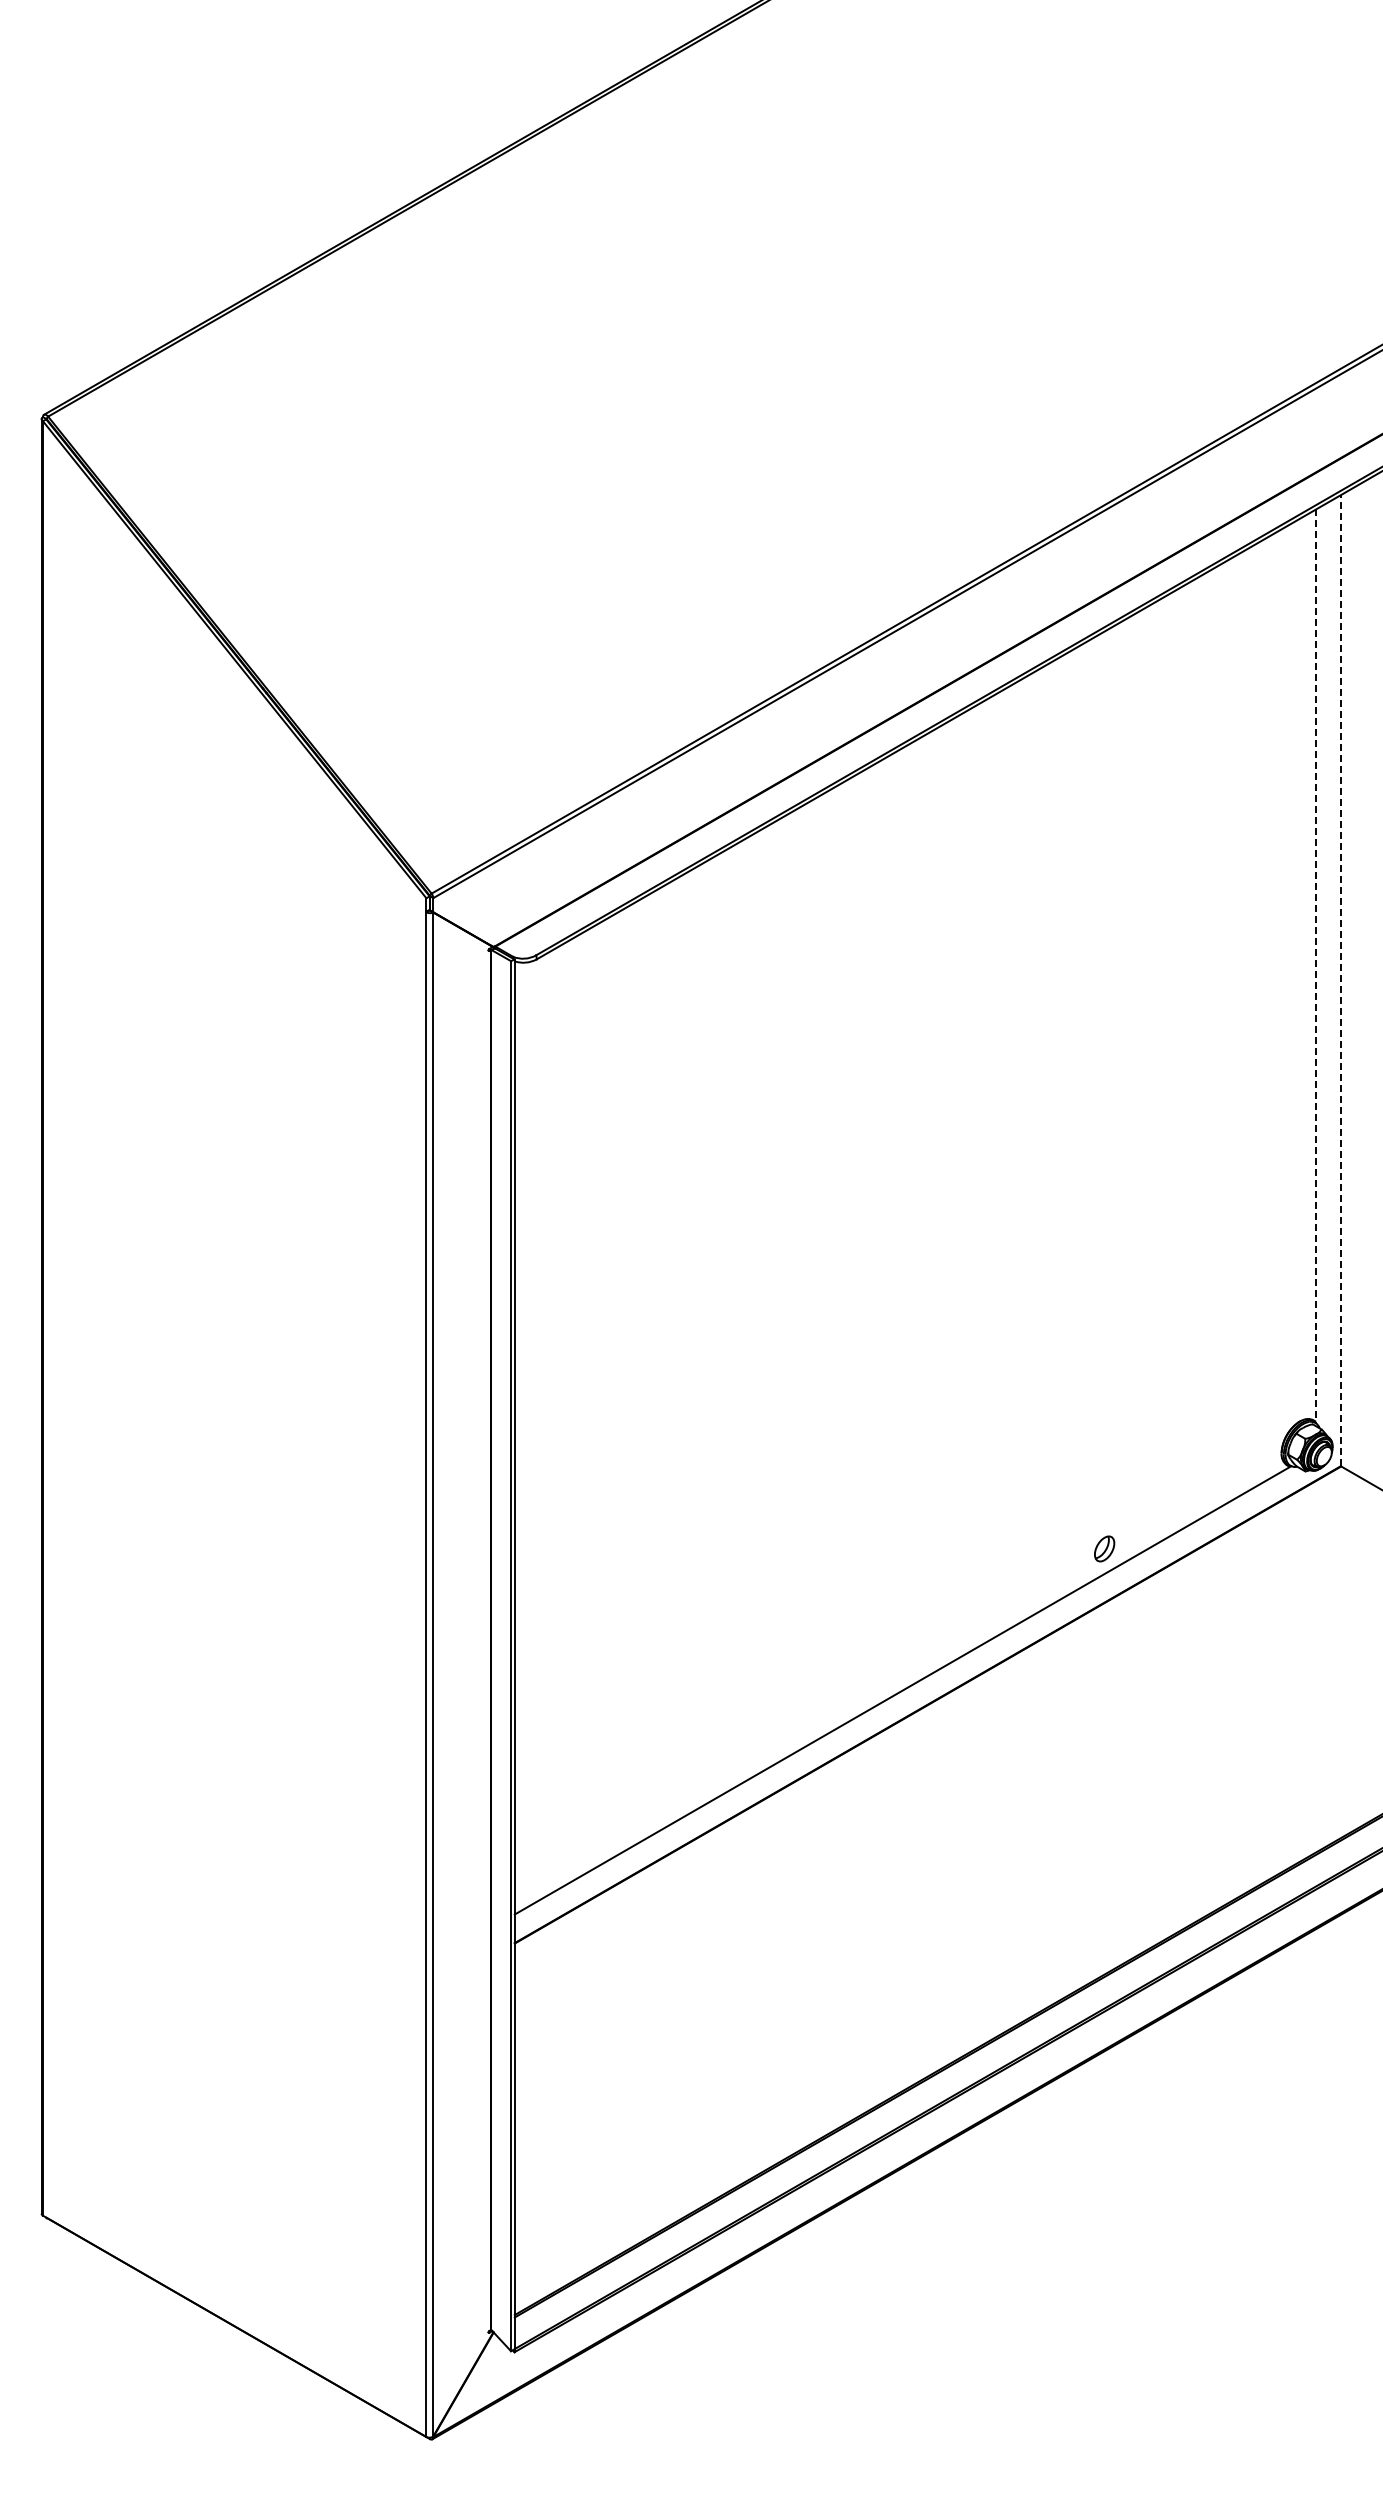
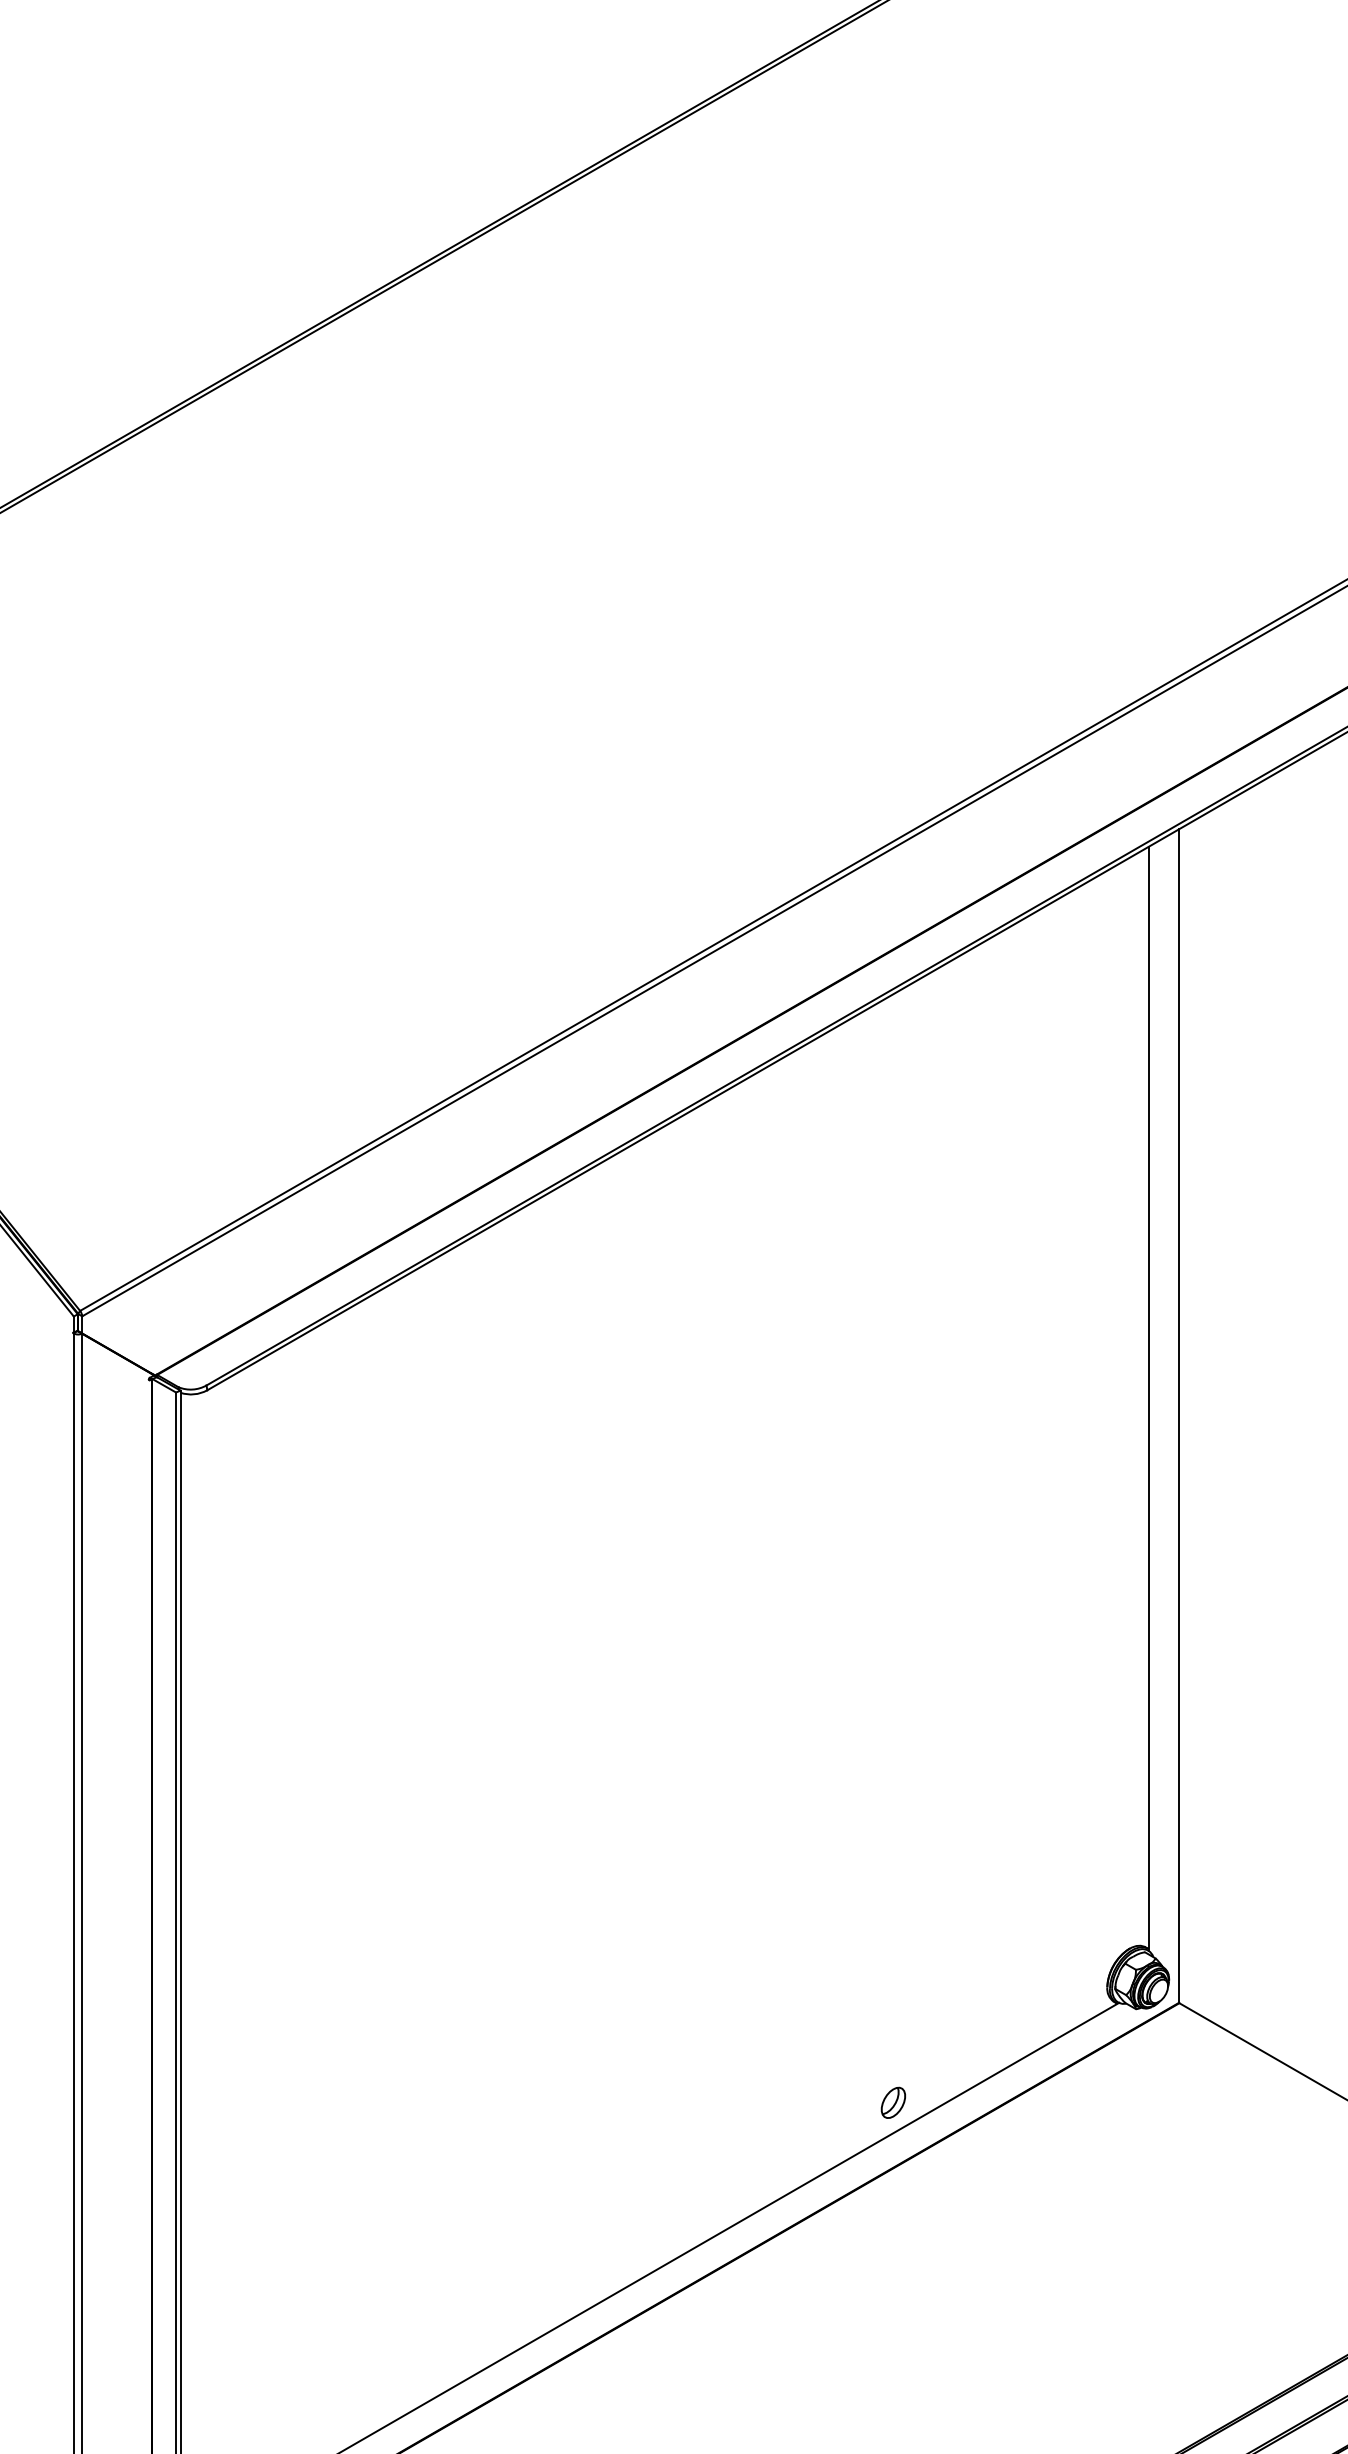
line: (1316, 967) -> (1149, 1400), dashed -> solid
line: (1341, 980) -> (1179, 1415), dashed -> solid

